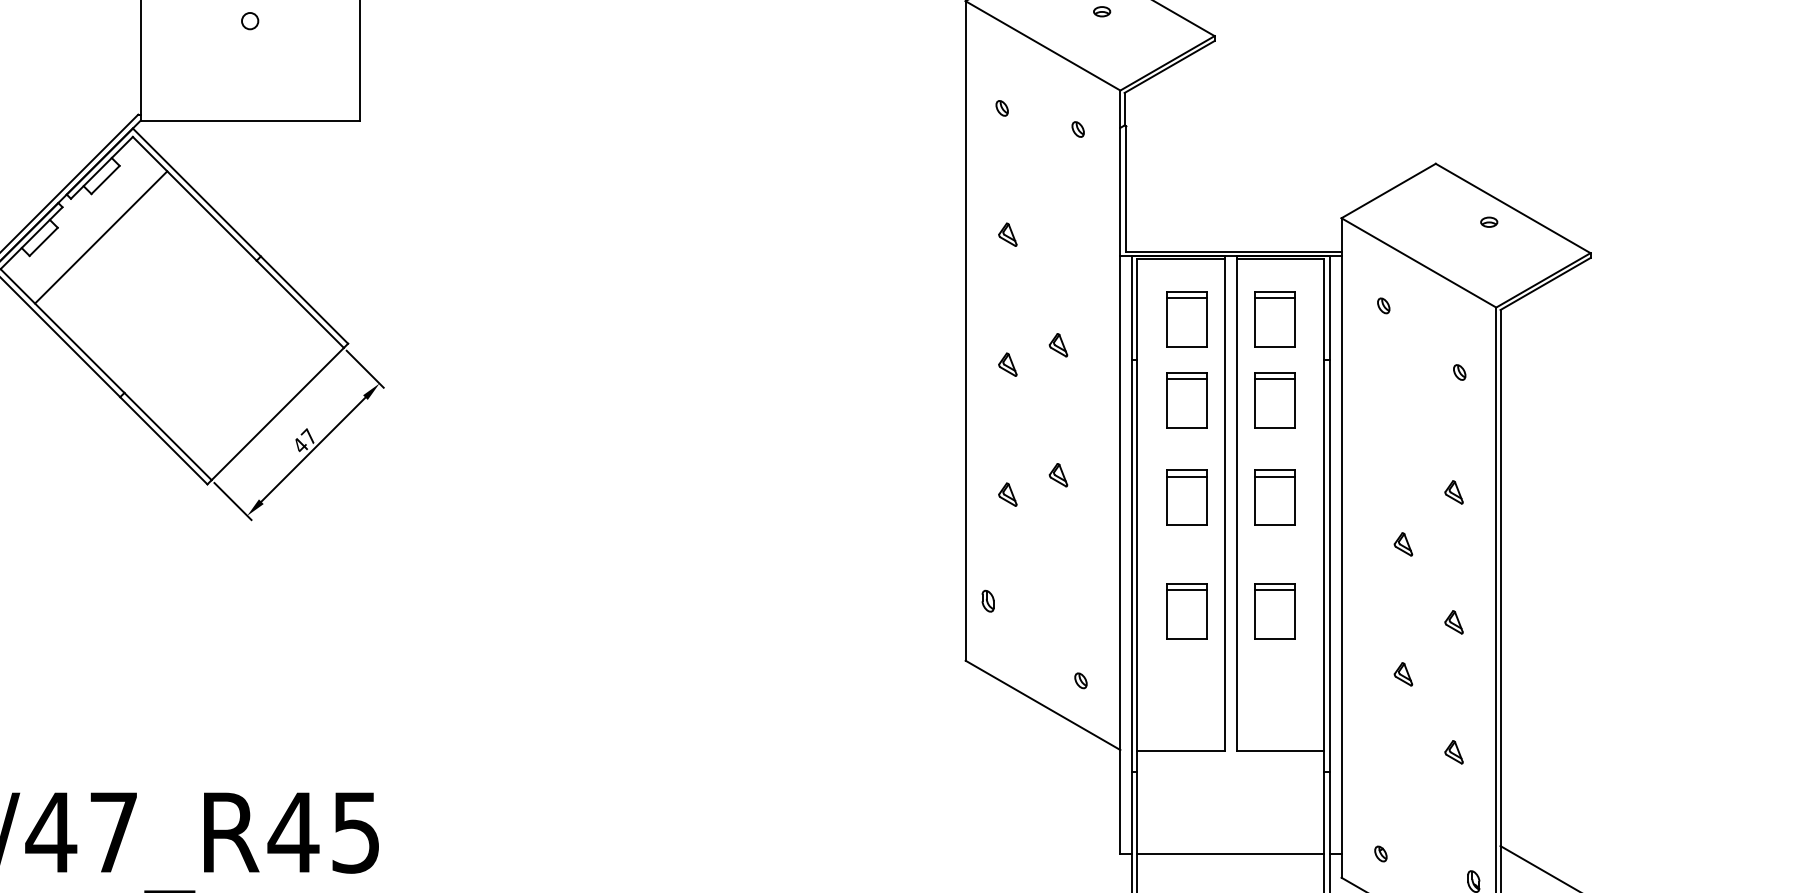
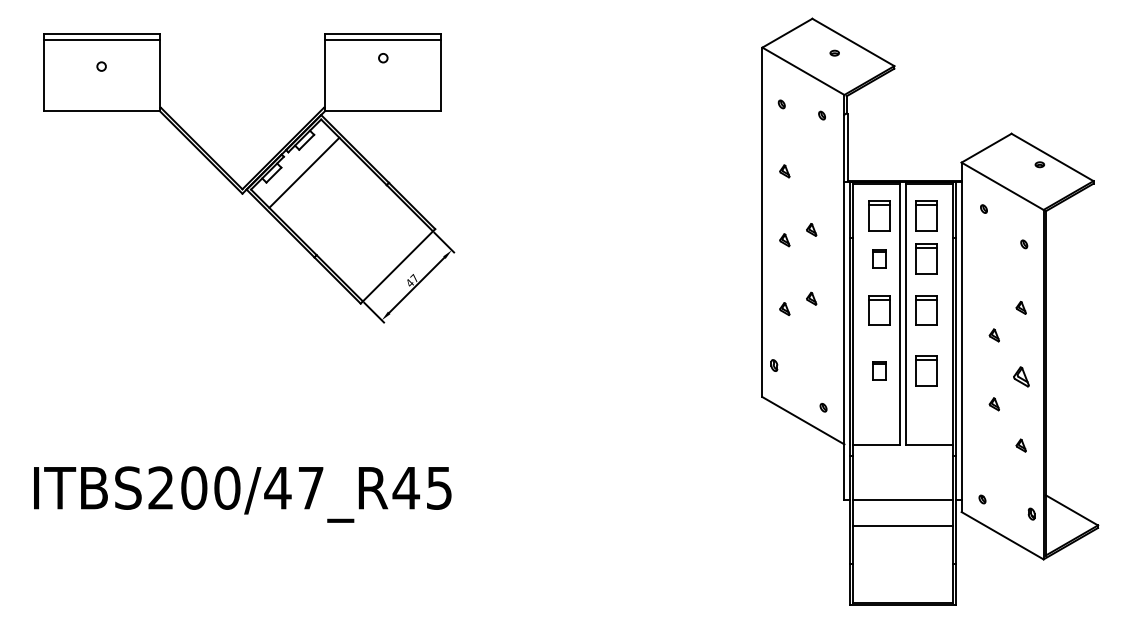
part: (1186, 399) -> (879, 258), size x0.6
part: (1186, 610) -> (879, 370), size x0.6
part: (1452, 621) -> (1020, 376), size x1.6

